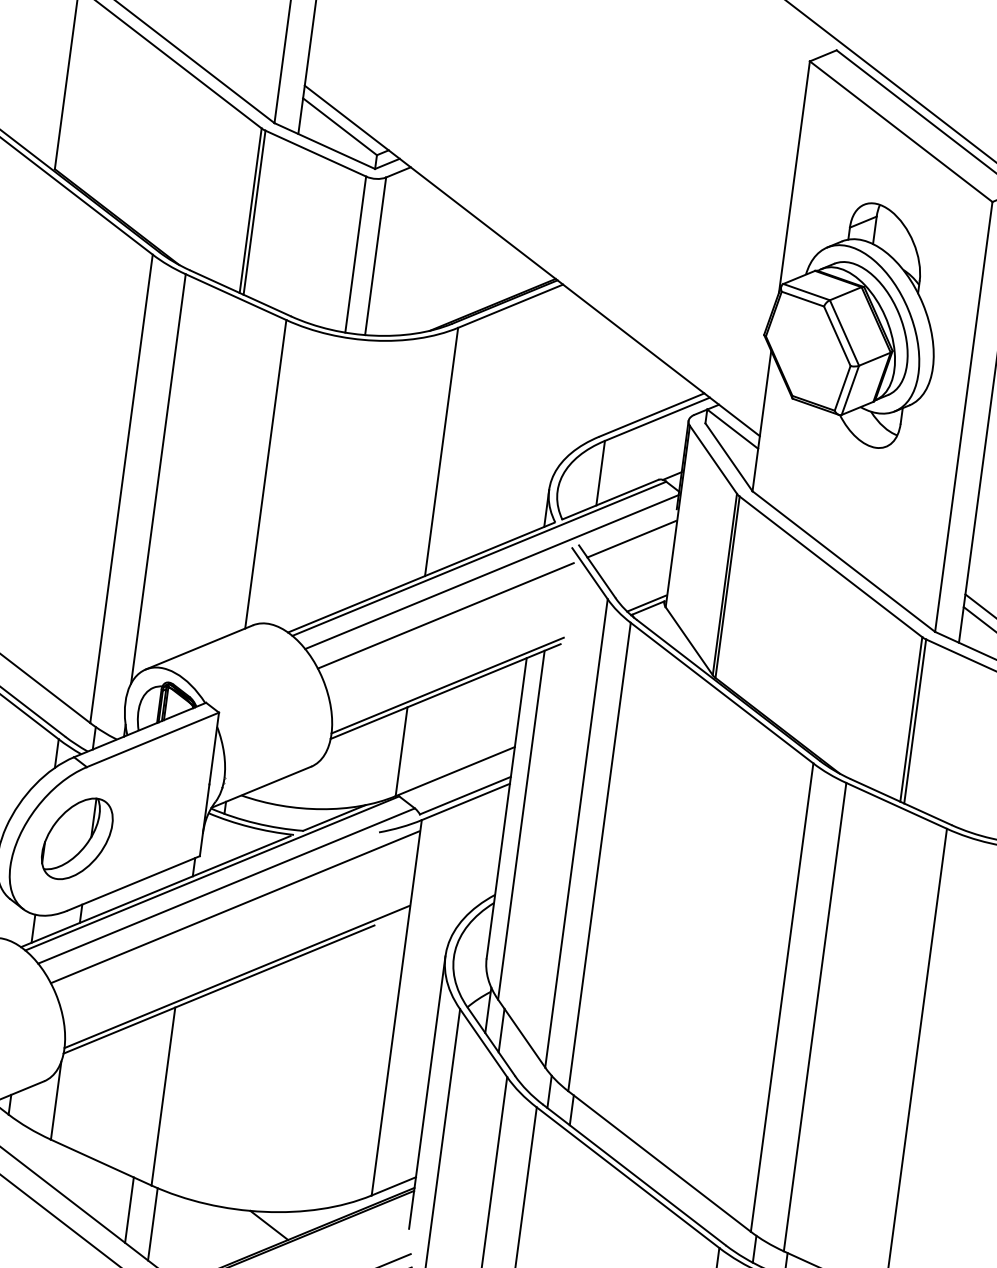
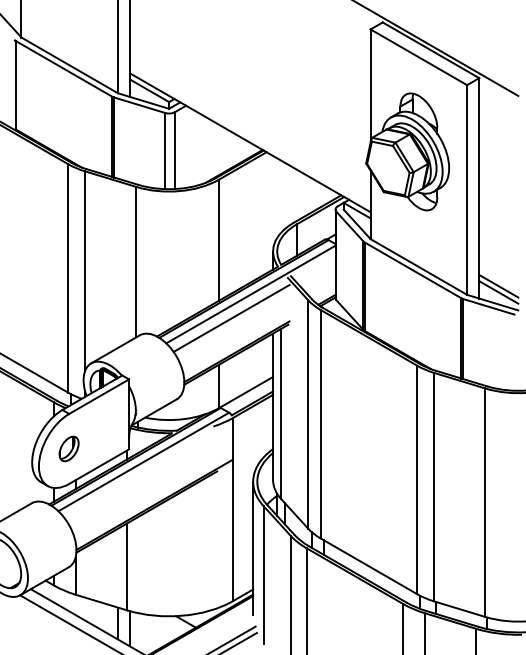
line: (631, 538) -> (315, 269), removed
part: (75, 837) -> (68, 448), size x0.6
line: (233, 906) -> (148, 471), removed

